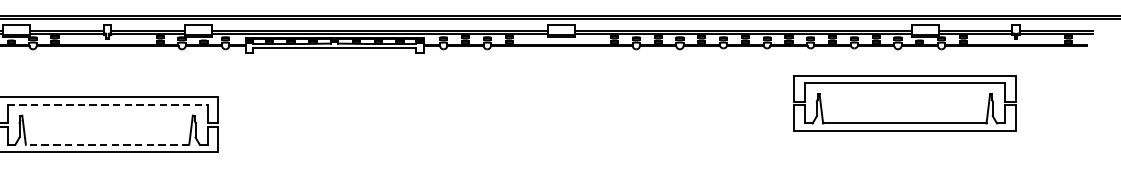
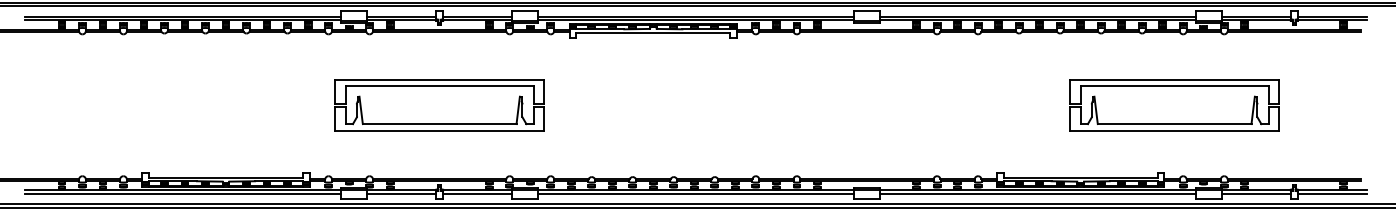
line: (108, 104) -> (440, 86), dashed -> solid
part: (904, 122) -> (1174, 123), moved
line: (107, 145) -> (439, 124), dashed -> solid

